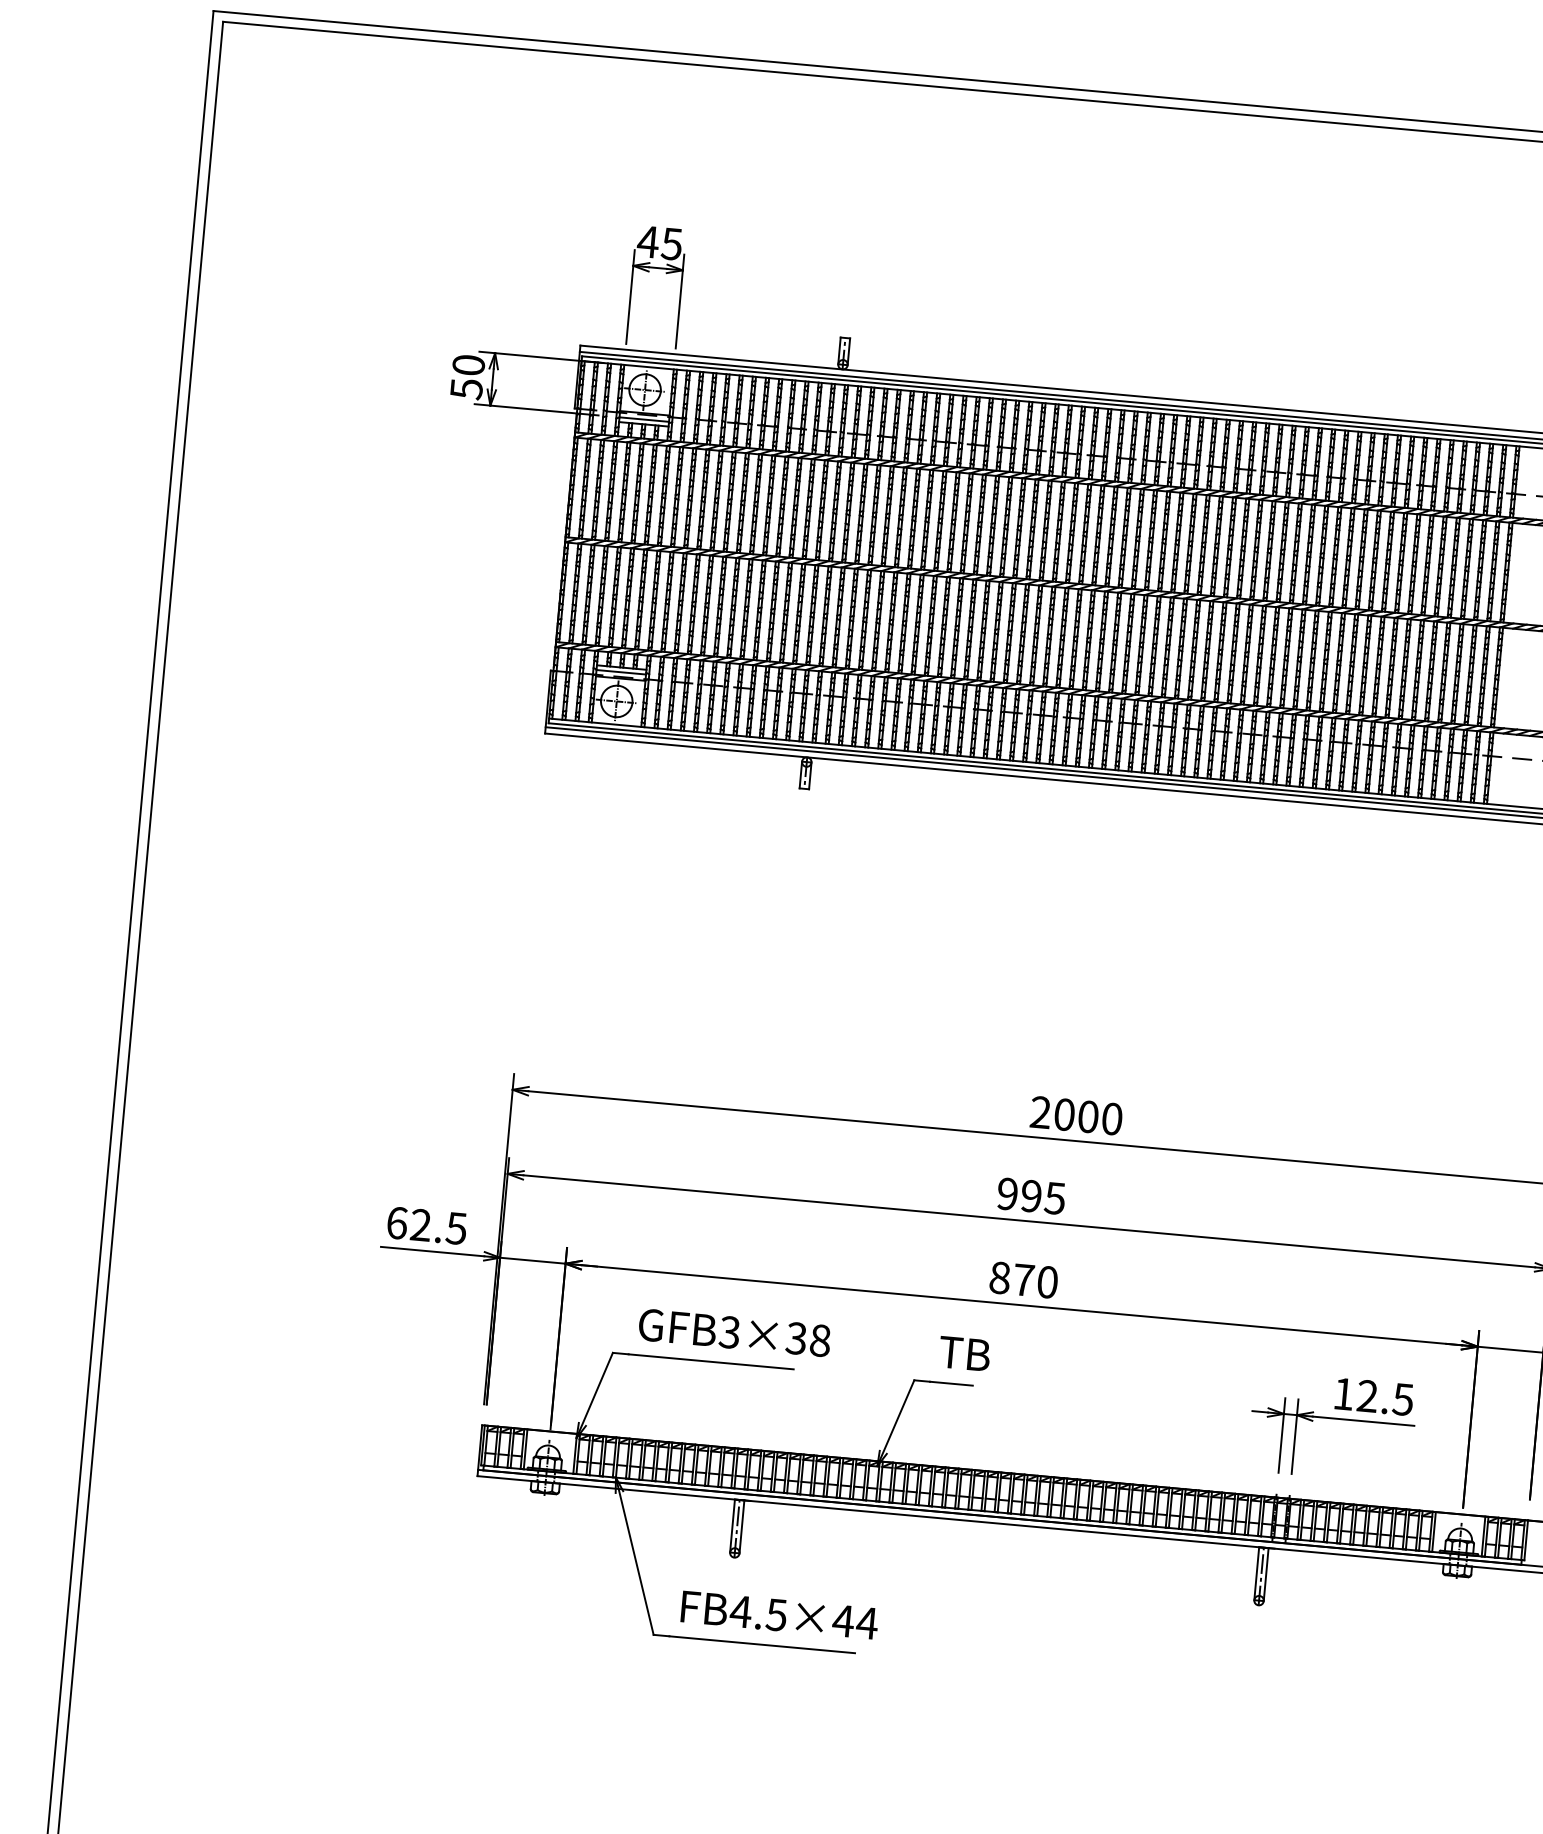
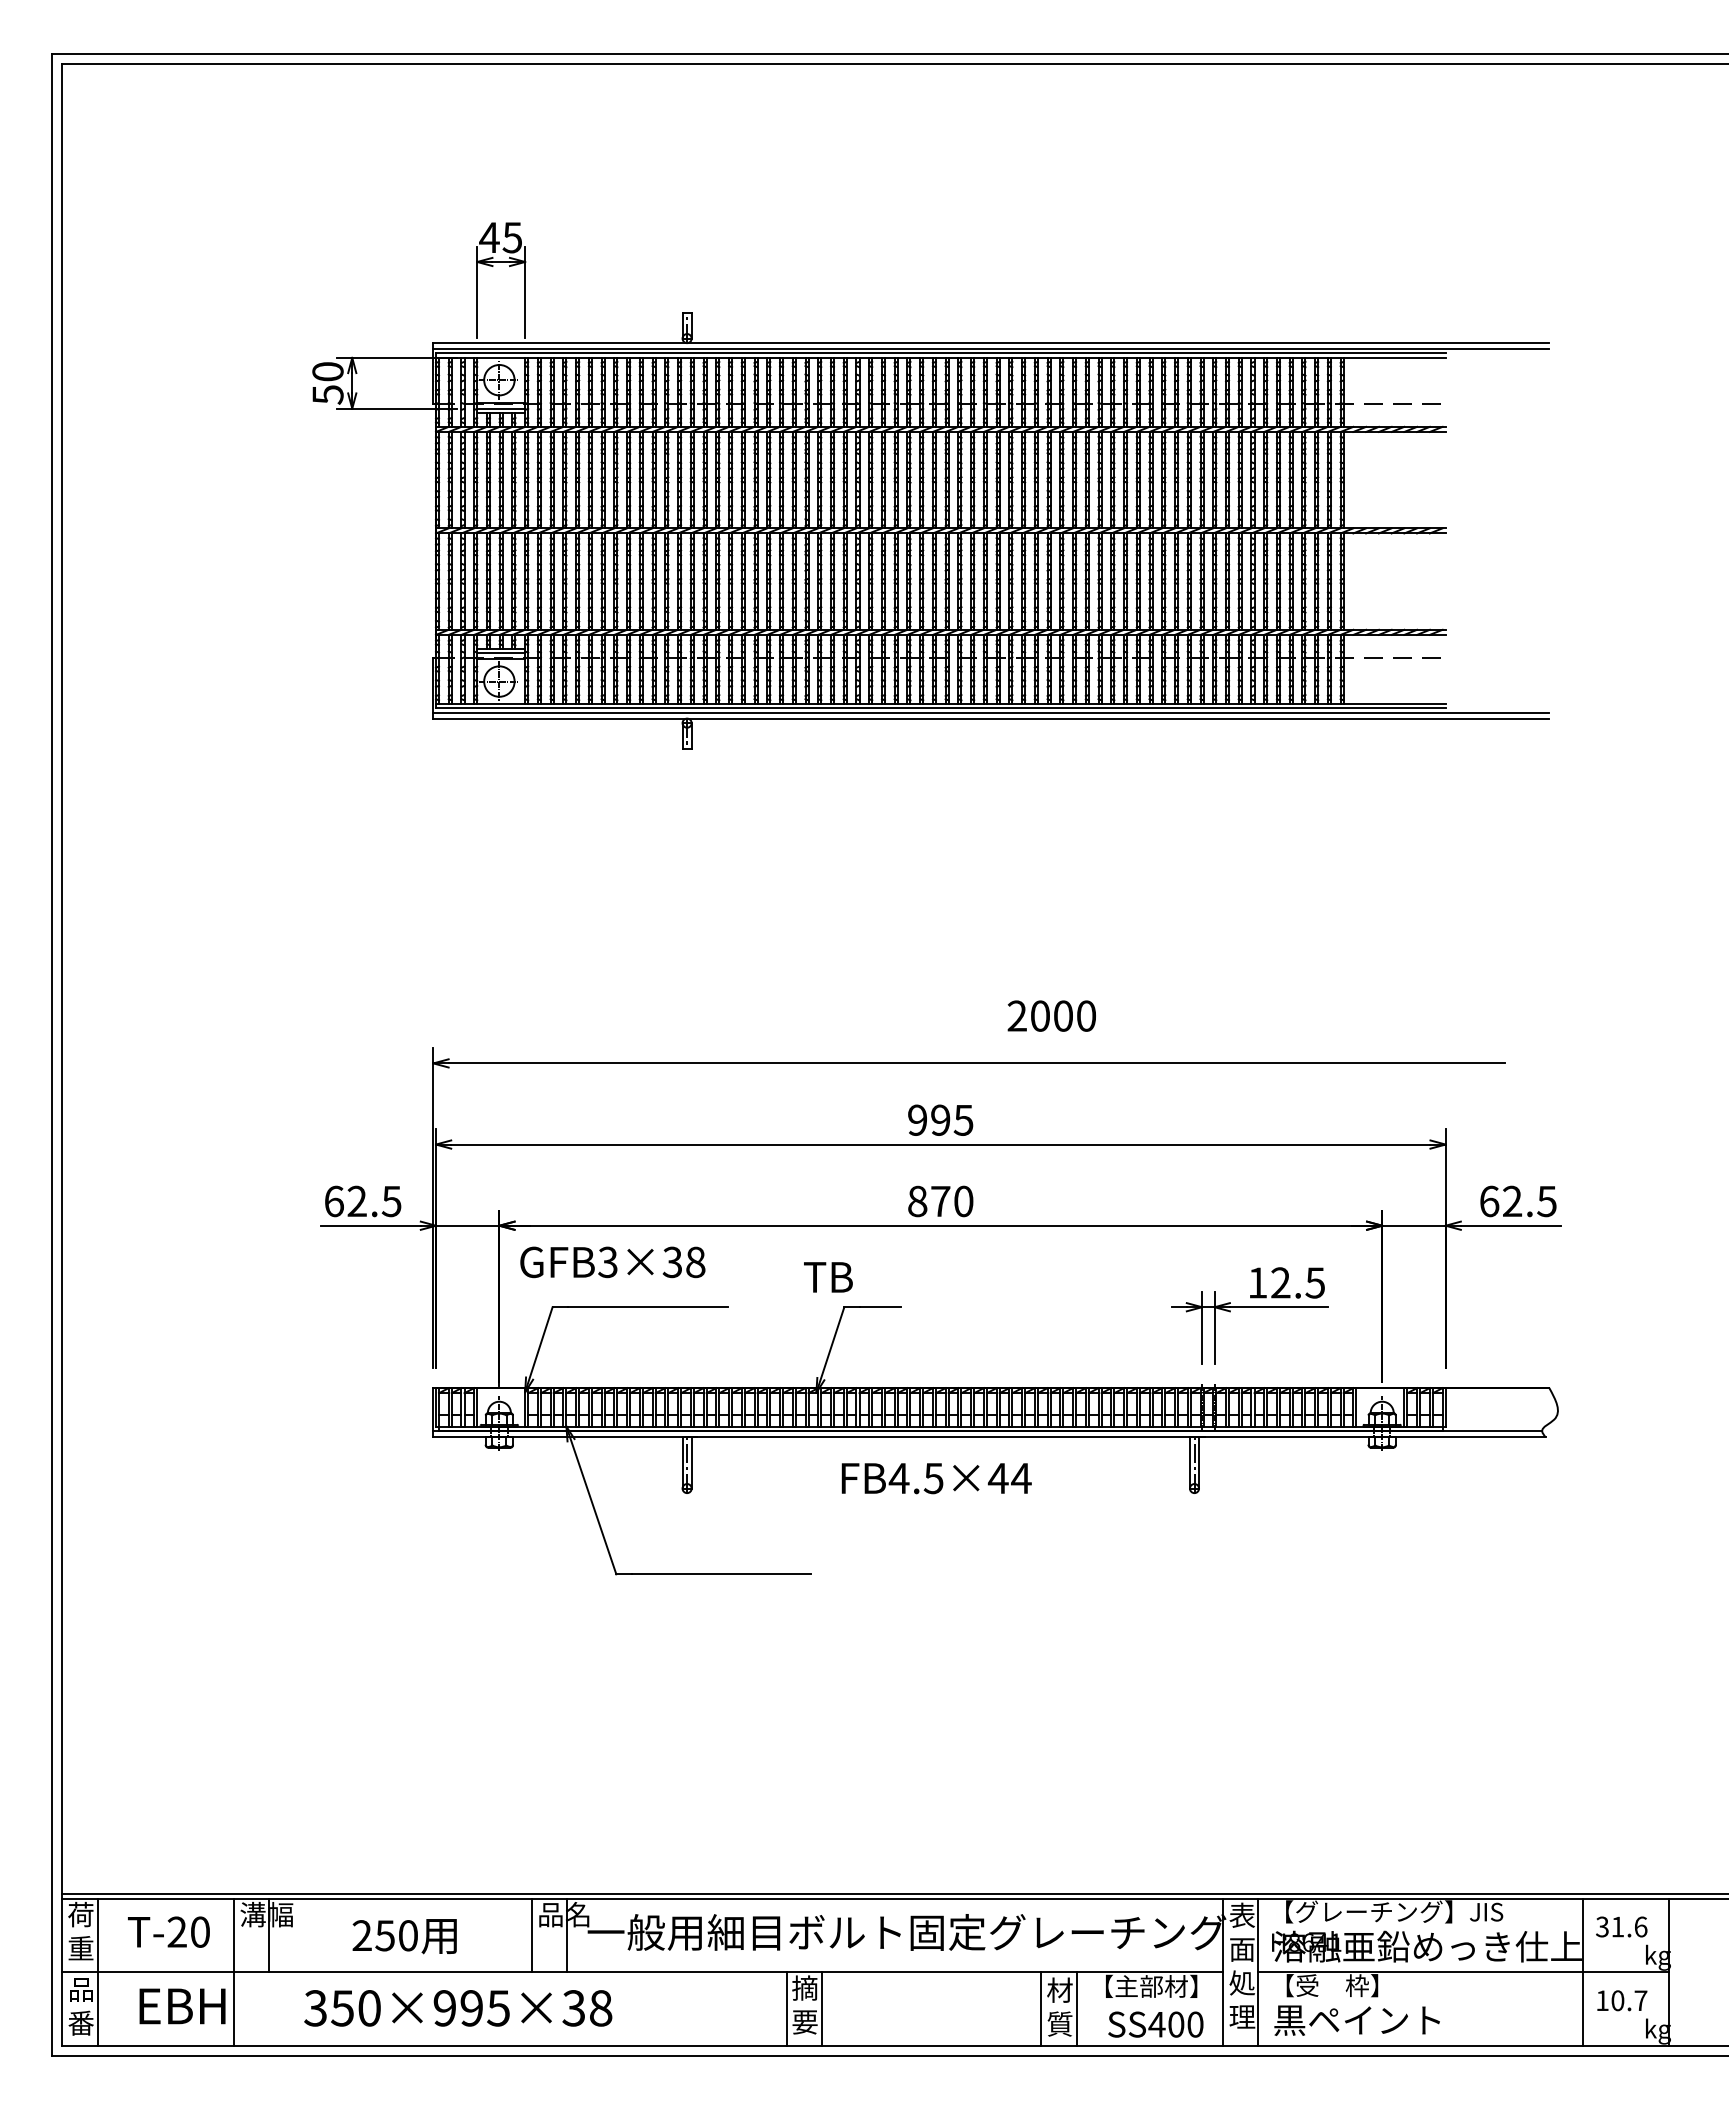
text: (1076, 1115) -> (1051, 1015), moved
text: (734, 1332) -> (612, 1262), moved
text: (964, 1353) -> (828, 1277), moved
text: (779, 1615) -> (936, 1478), moved

